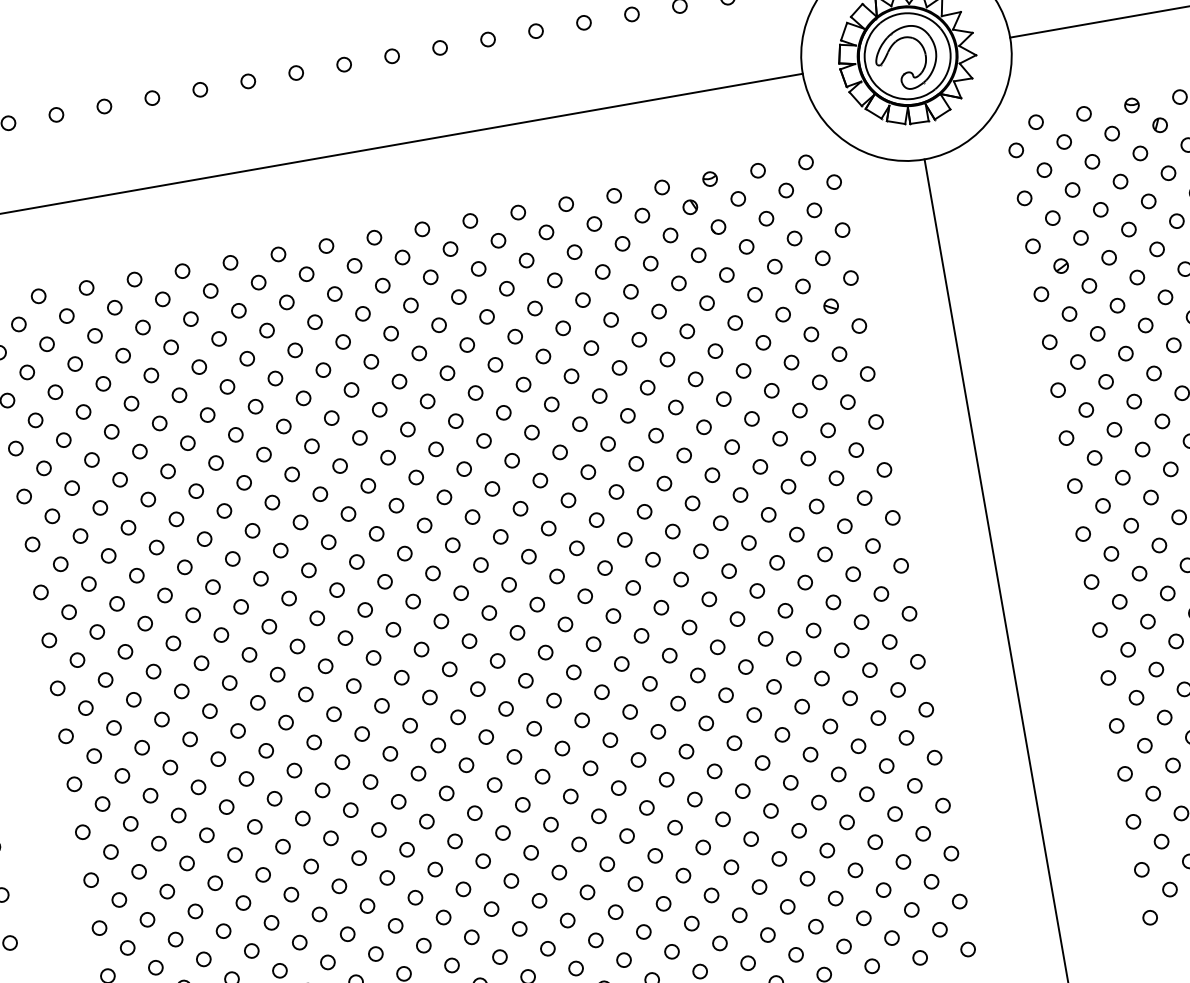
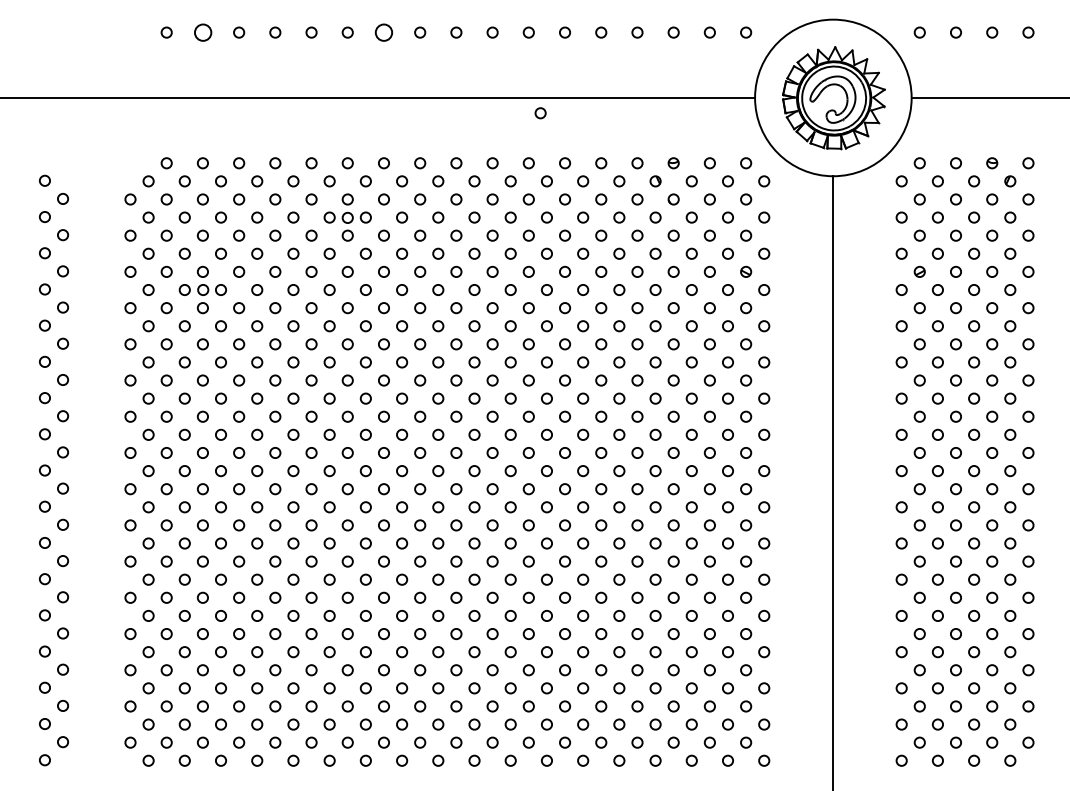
circle: (295, 72) -> (383, 32), size x1.6
circle: (55, 114) -> (202, 32), size x1.6
circle: (522, 143) -> (540, 113), added
circle: (290, 326) -> (347, 217), added
circle: (116, 454) -> (203, 289), added

